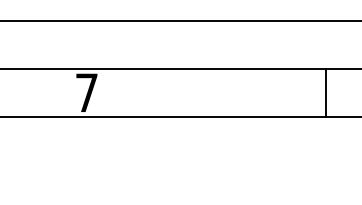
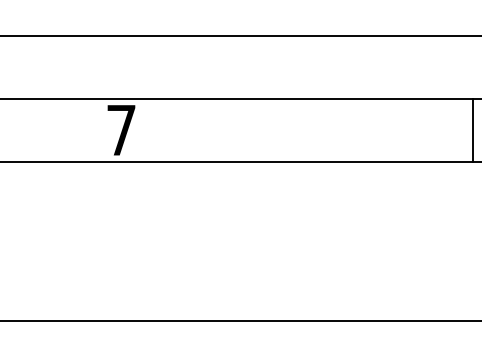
line: (326, 92) -> (472, 129), moved

